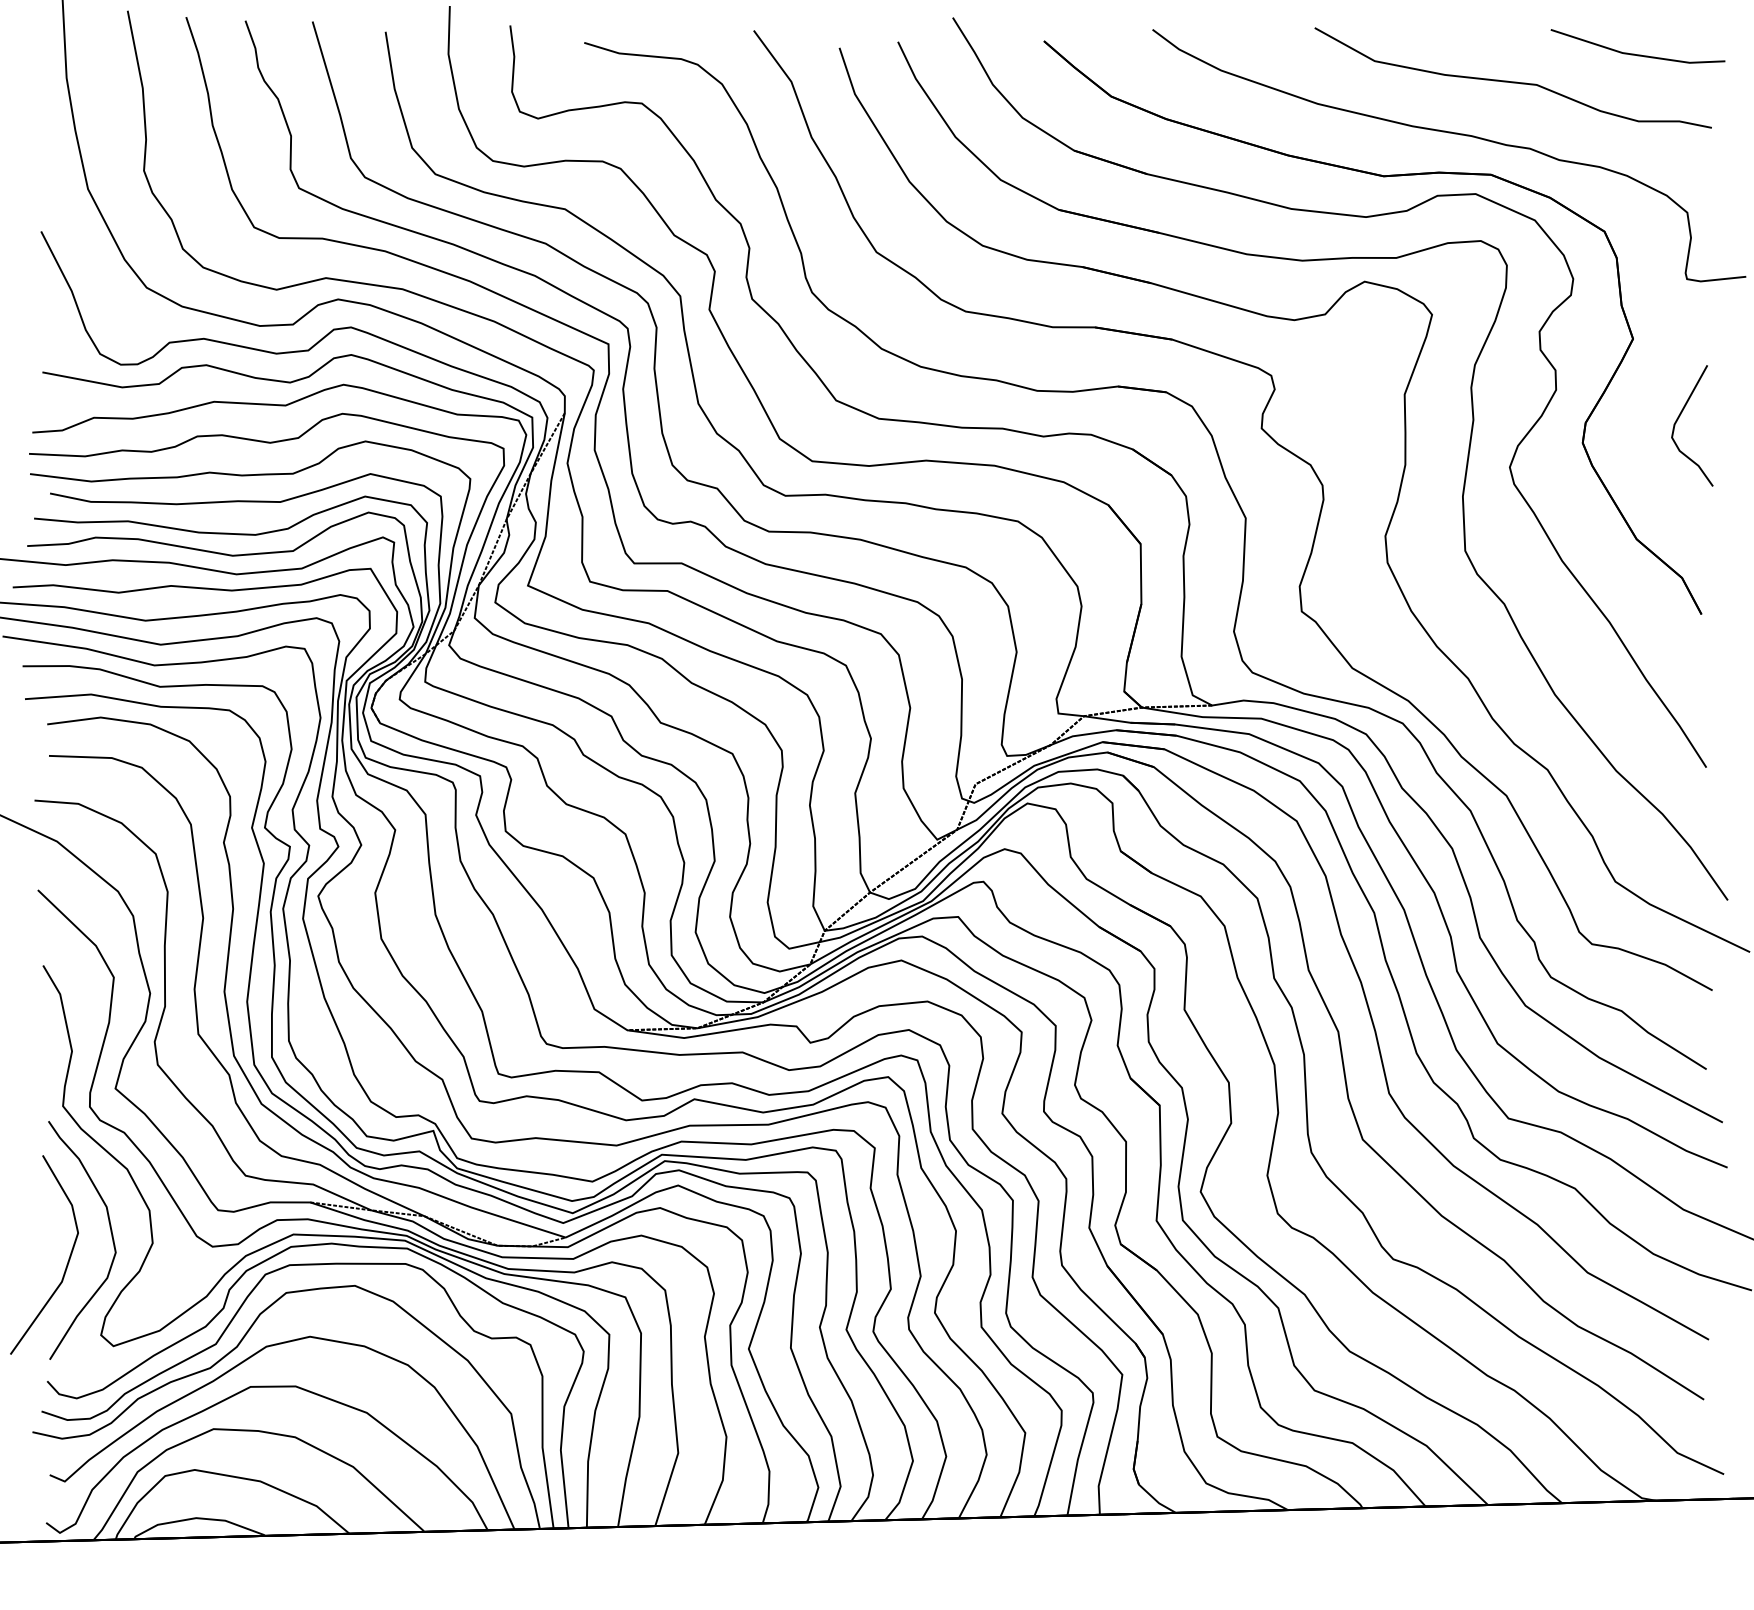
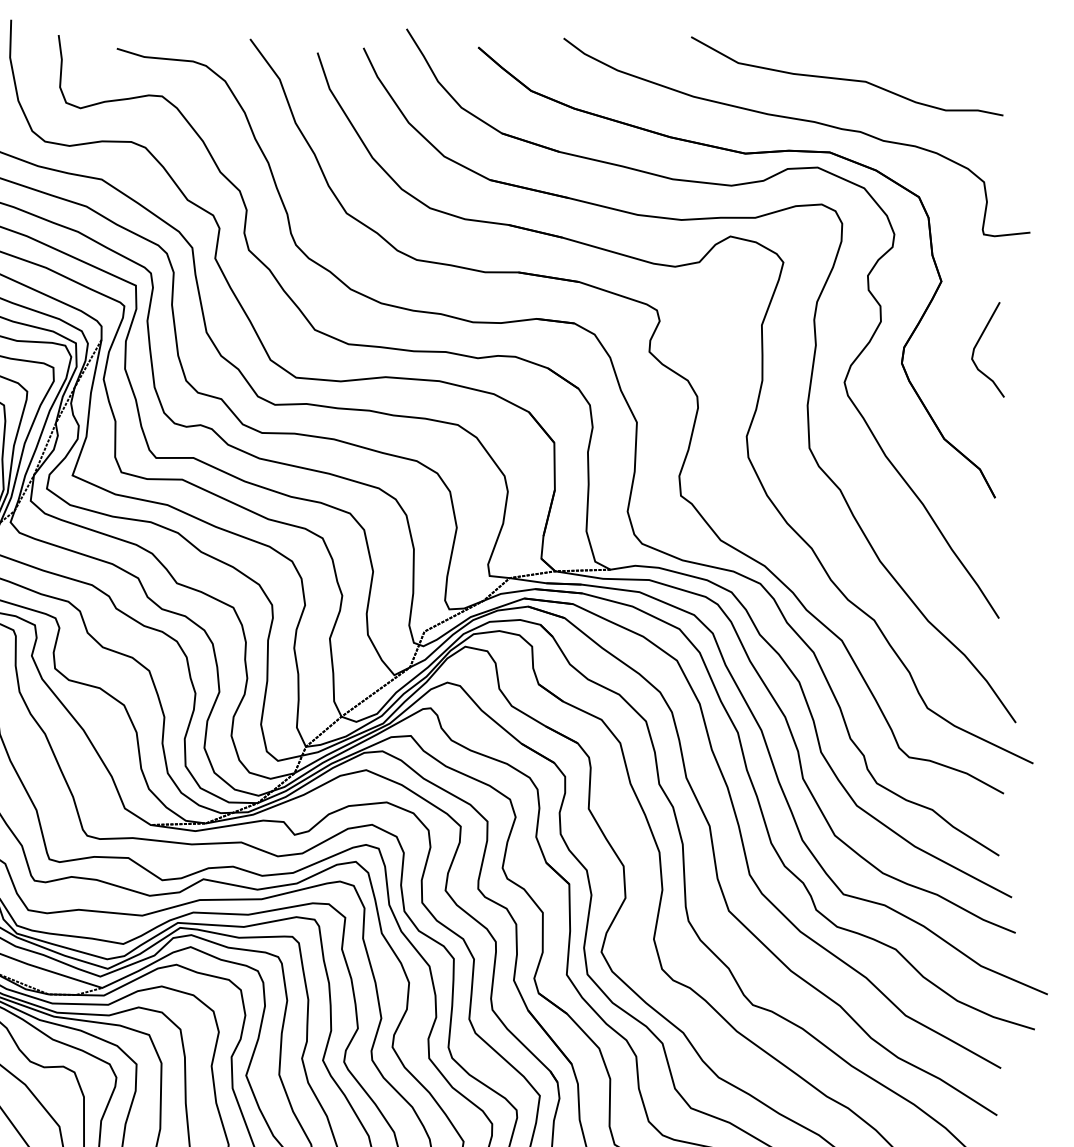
line: (1634, 53) -> (942, 57), removed

